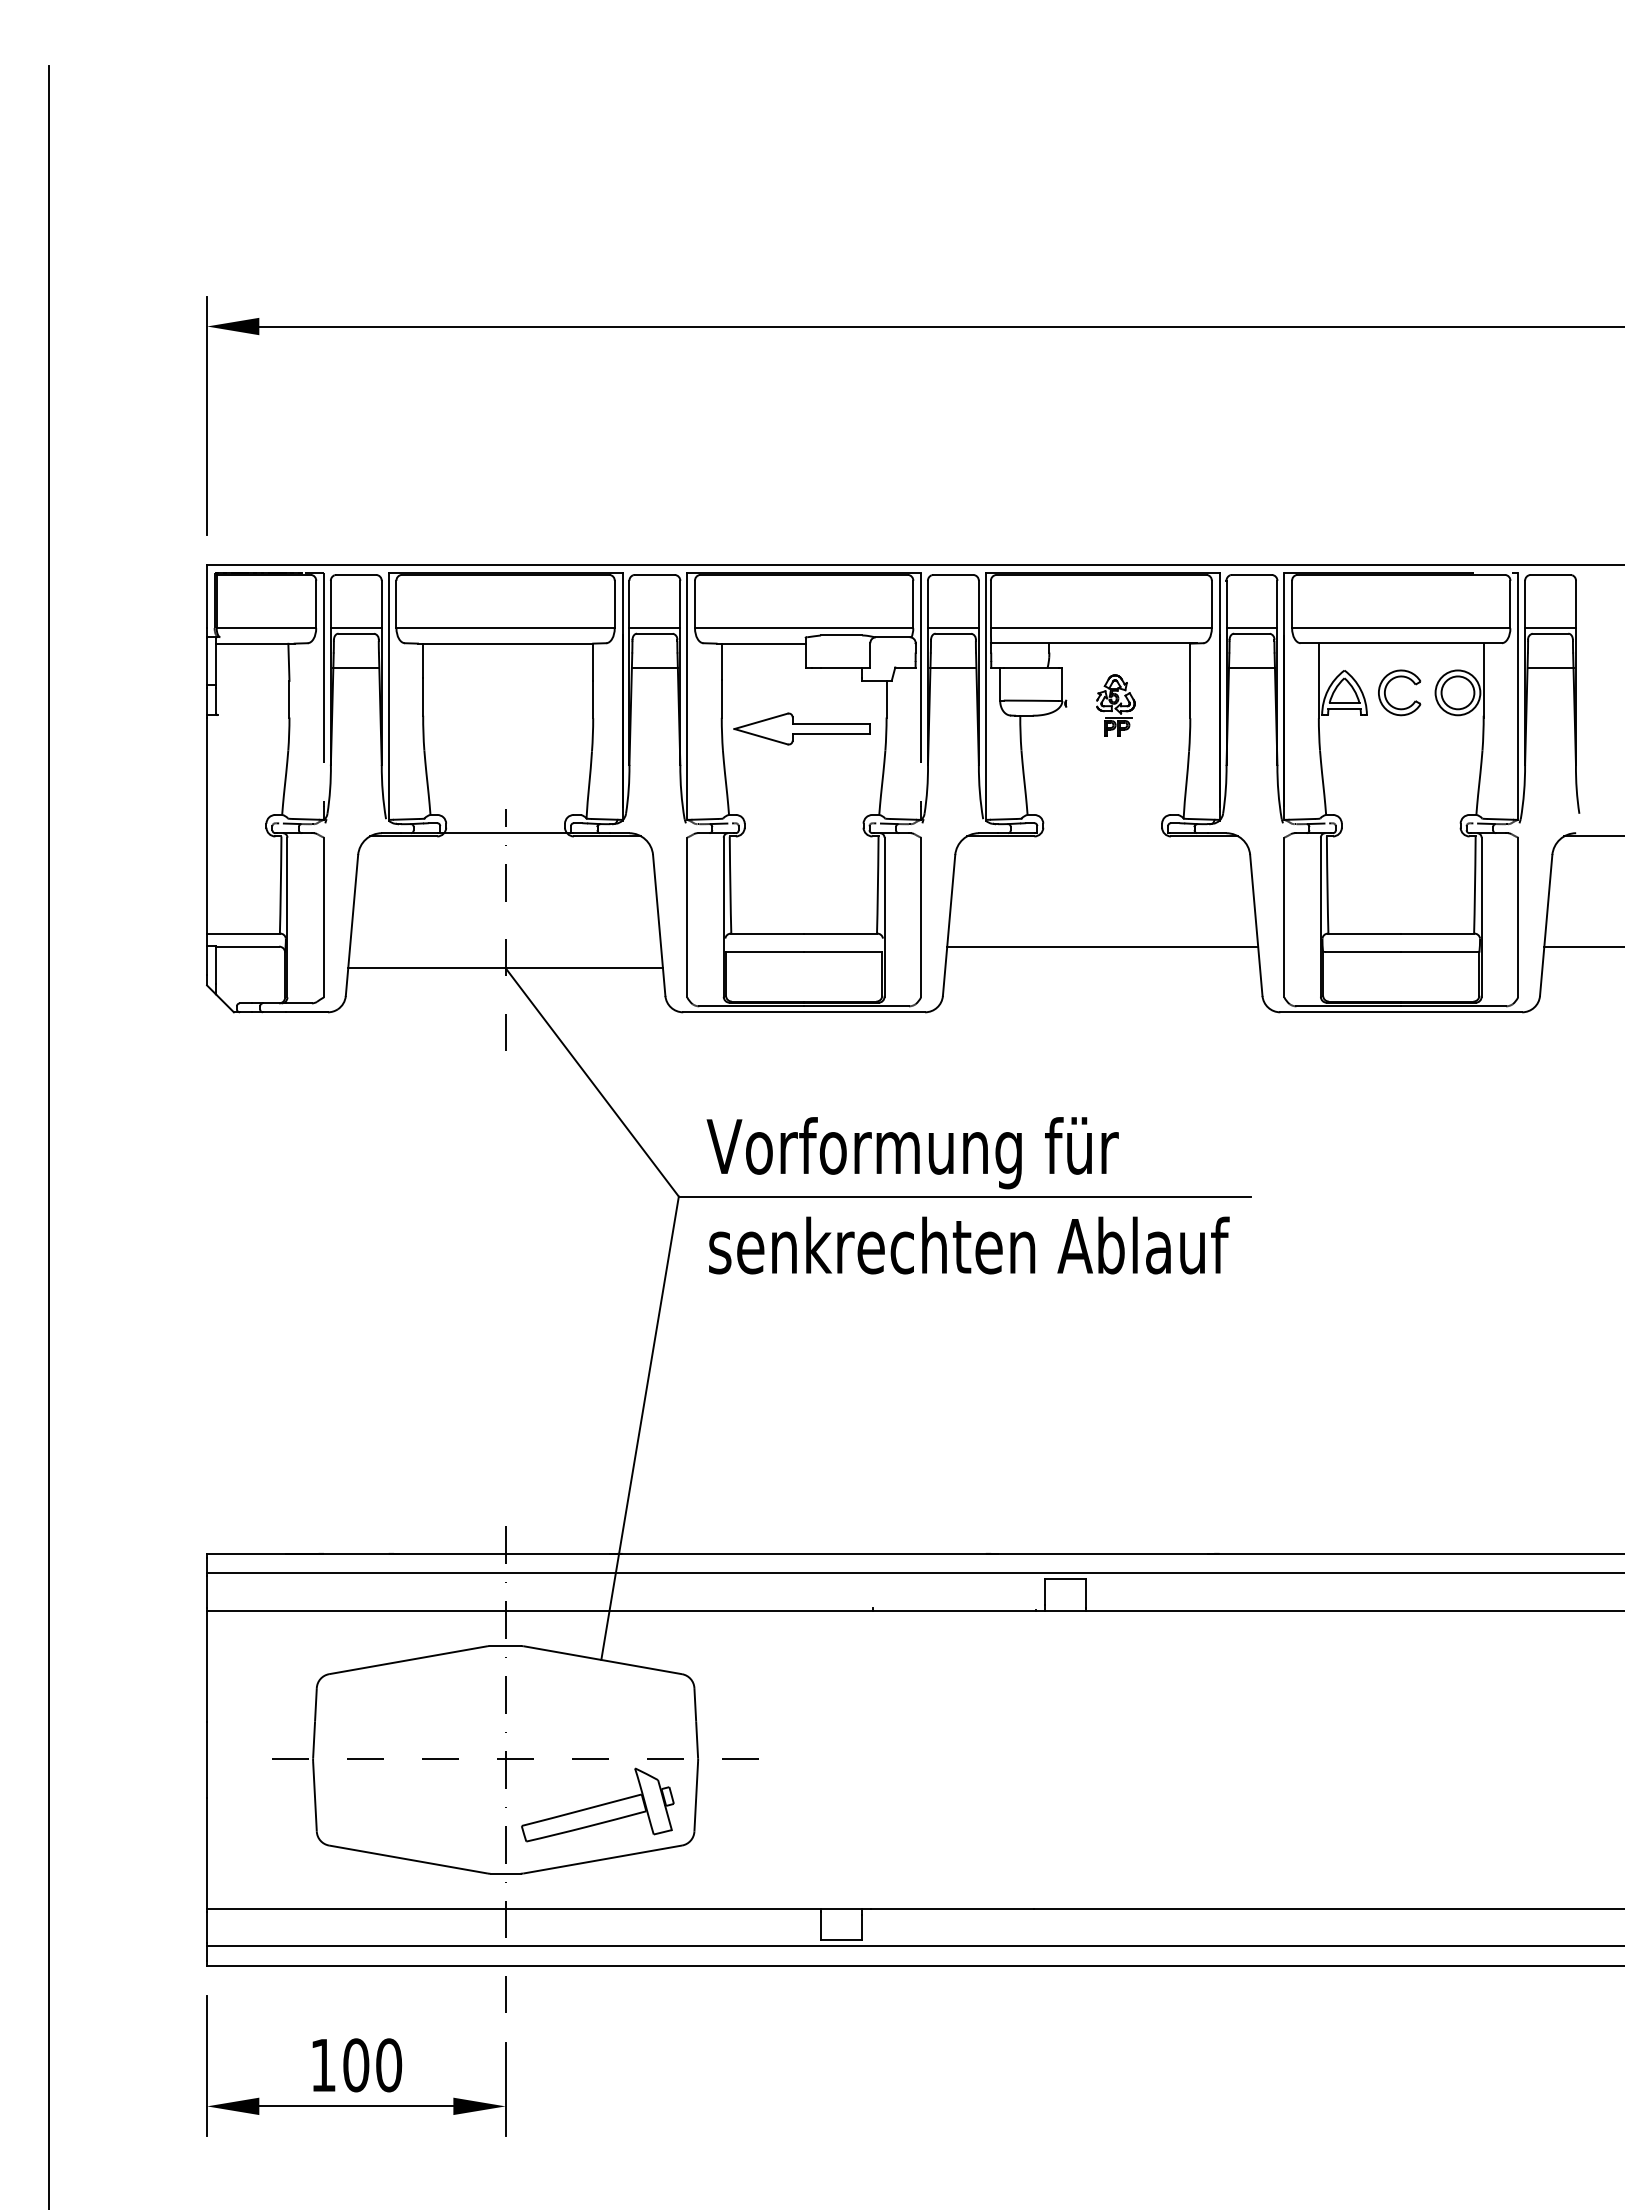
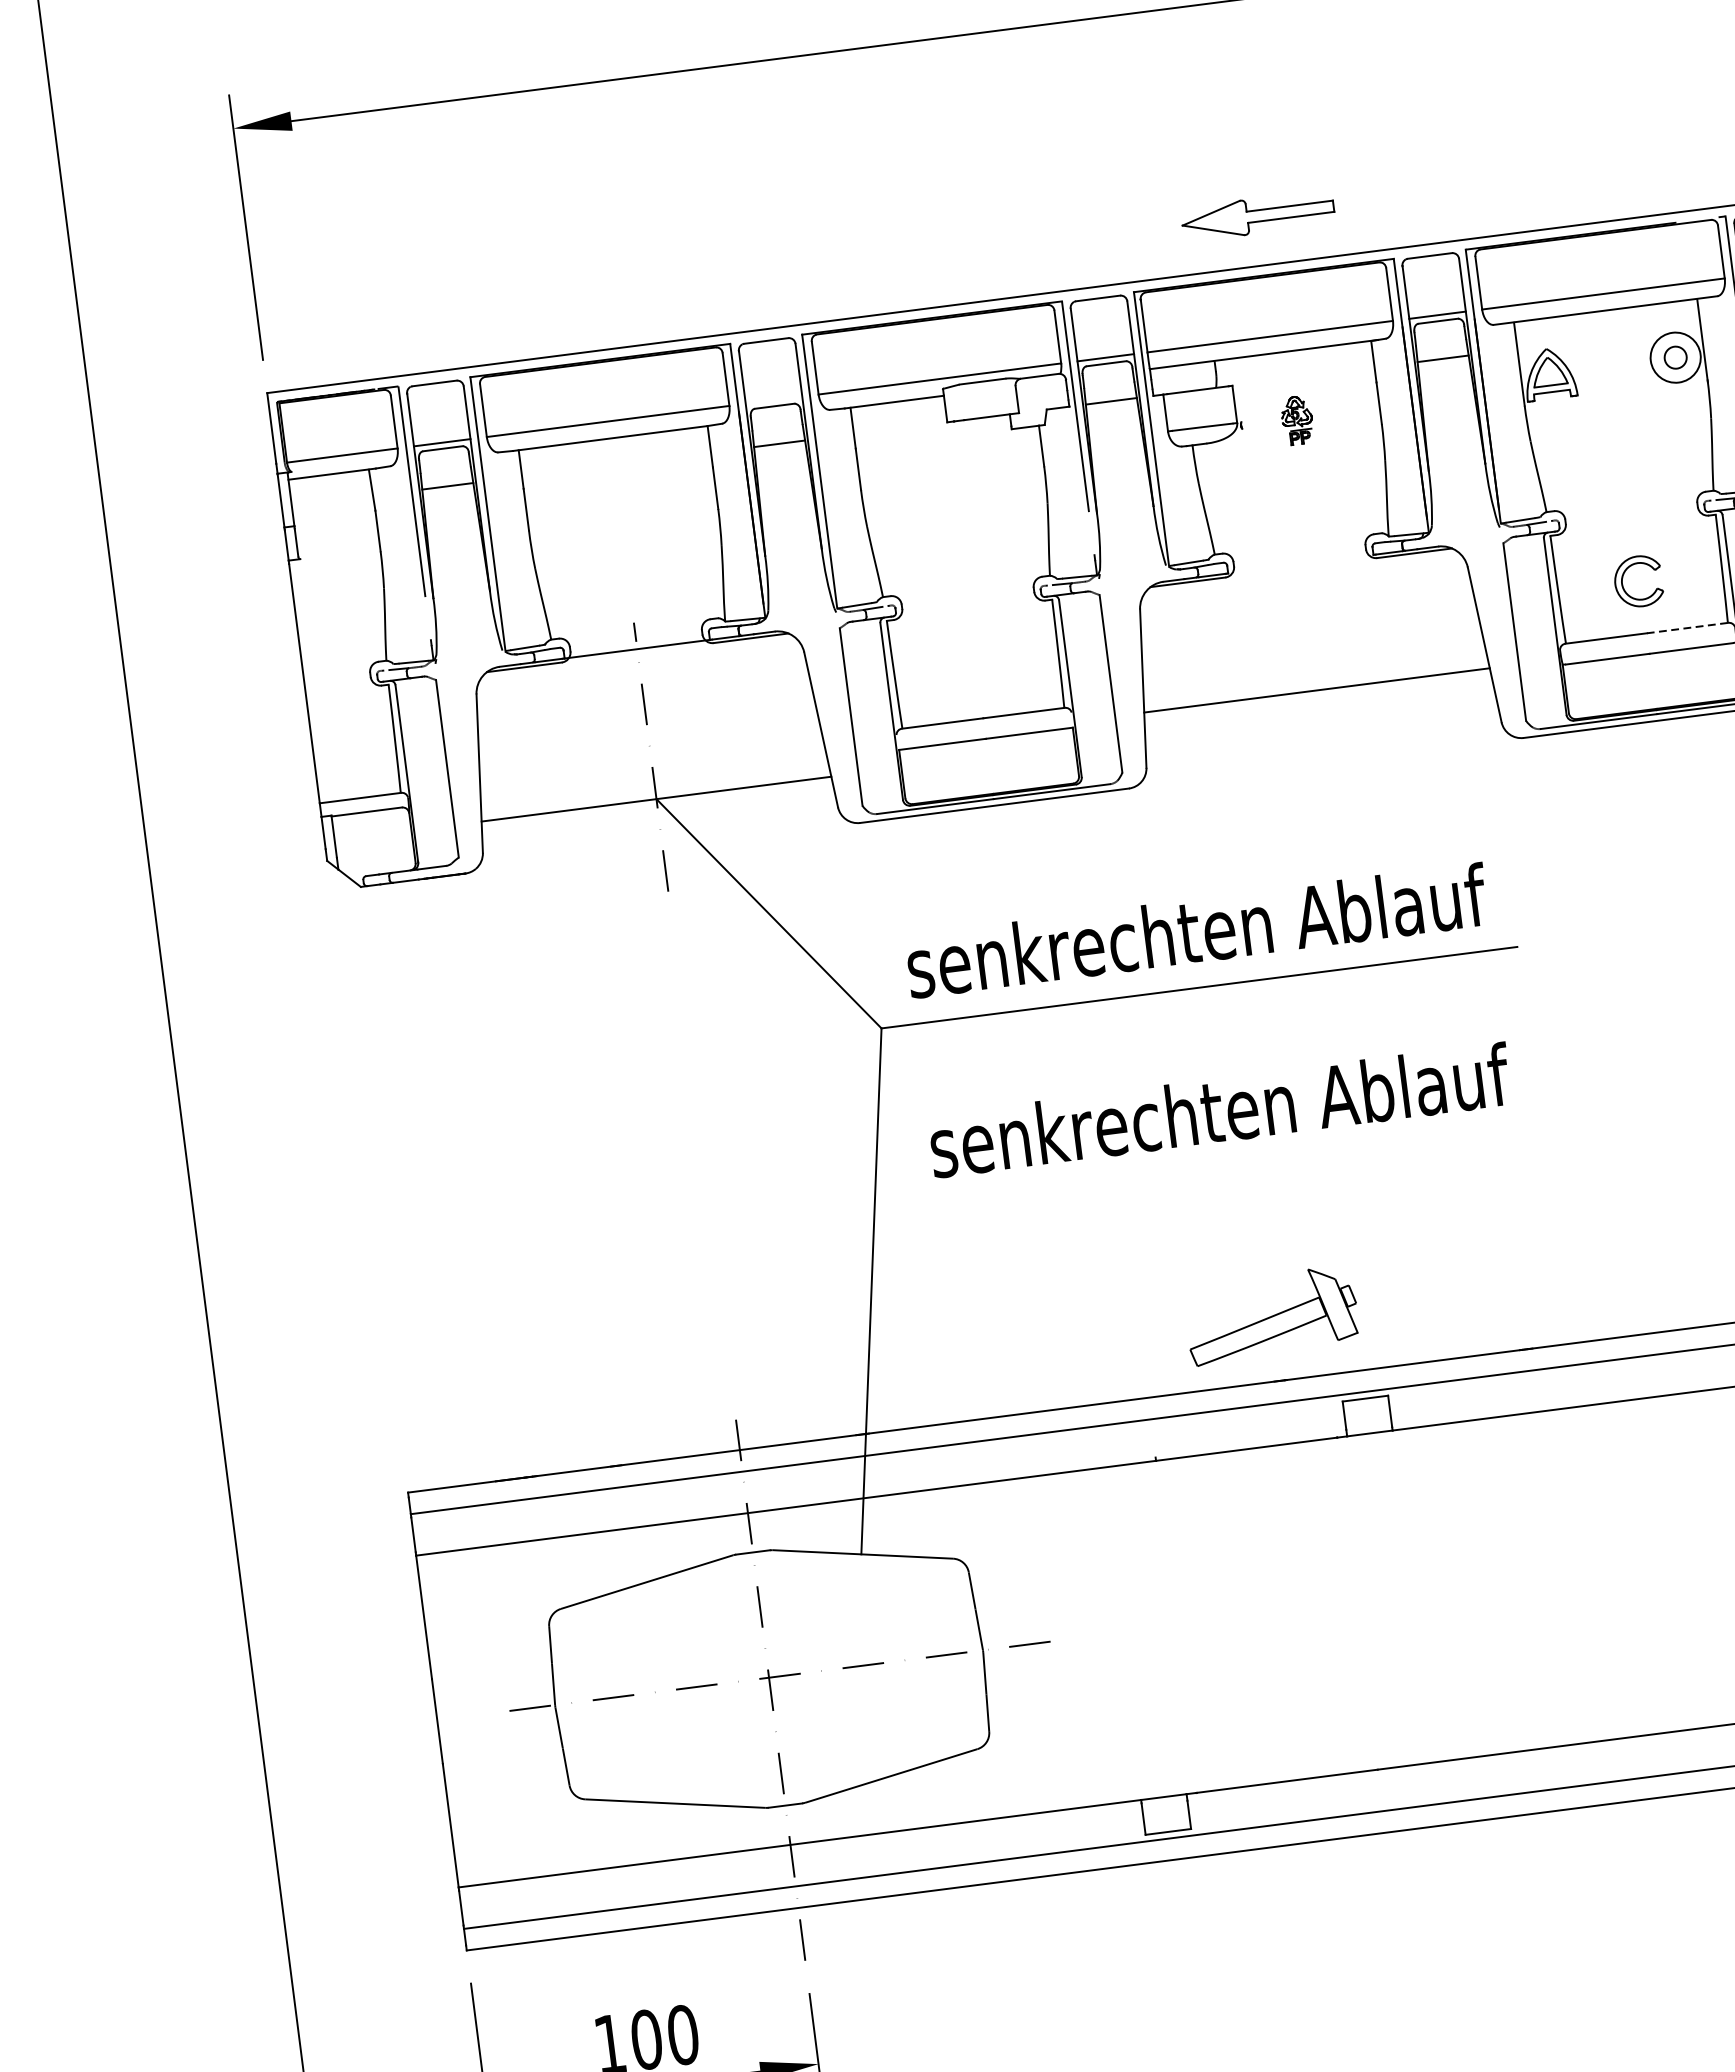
line: (654, 628) -> (773, 400), removed
part: (1386, 689) -> (1623, 579), moved
circle: (1457, 692) -> (1675, 357), size x0.6
part: (1115, 705) -> (1296, 420), size x0.7
part: (801, 728) -> (1257, 215), moved
line: (1437, 933) -> (1687, 628), solid -> dashed
text: (967, 1153) -> (1196, 939), Vorformung für -> senkrechten Ablauf
text: (969, 1245) -> (1220, 1110), moved
part: (597, 1804) -> (1271, 1314), moved

